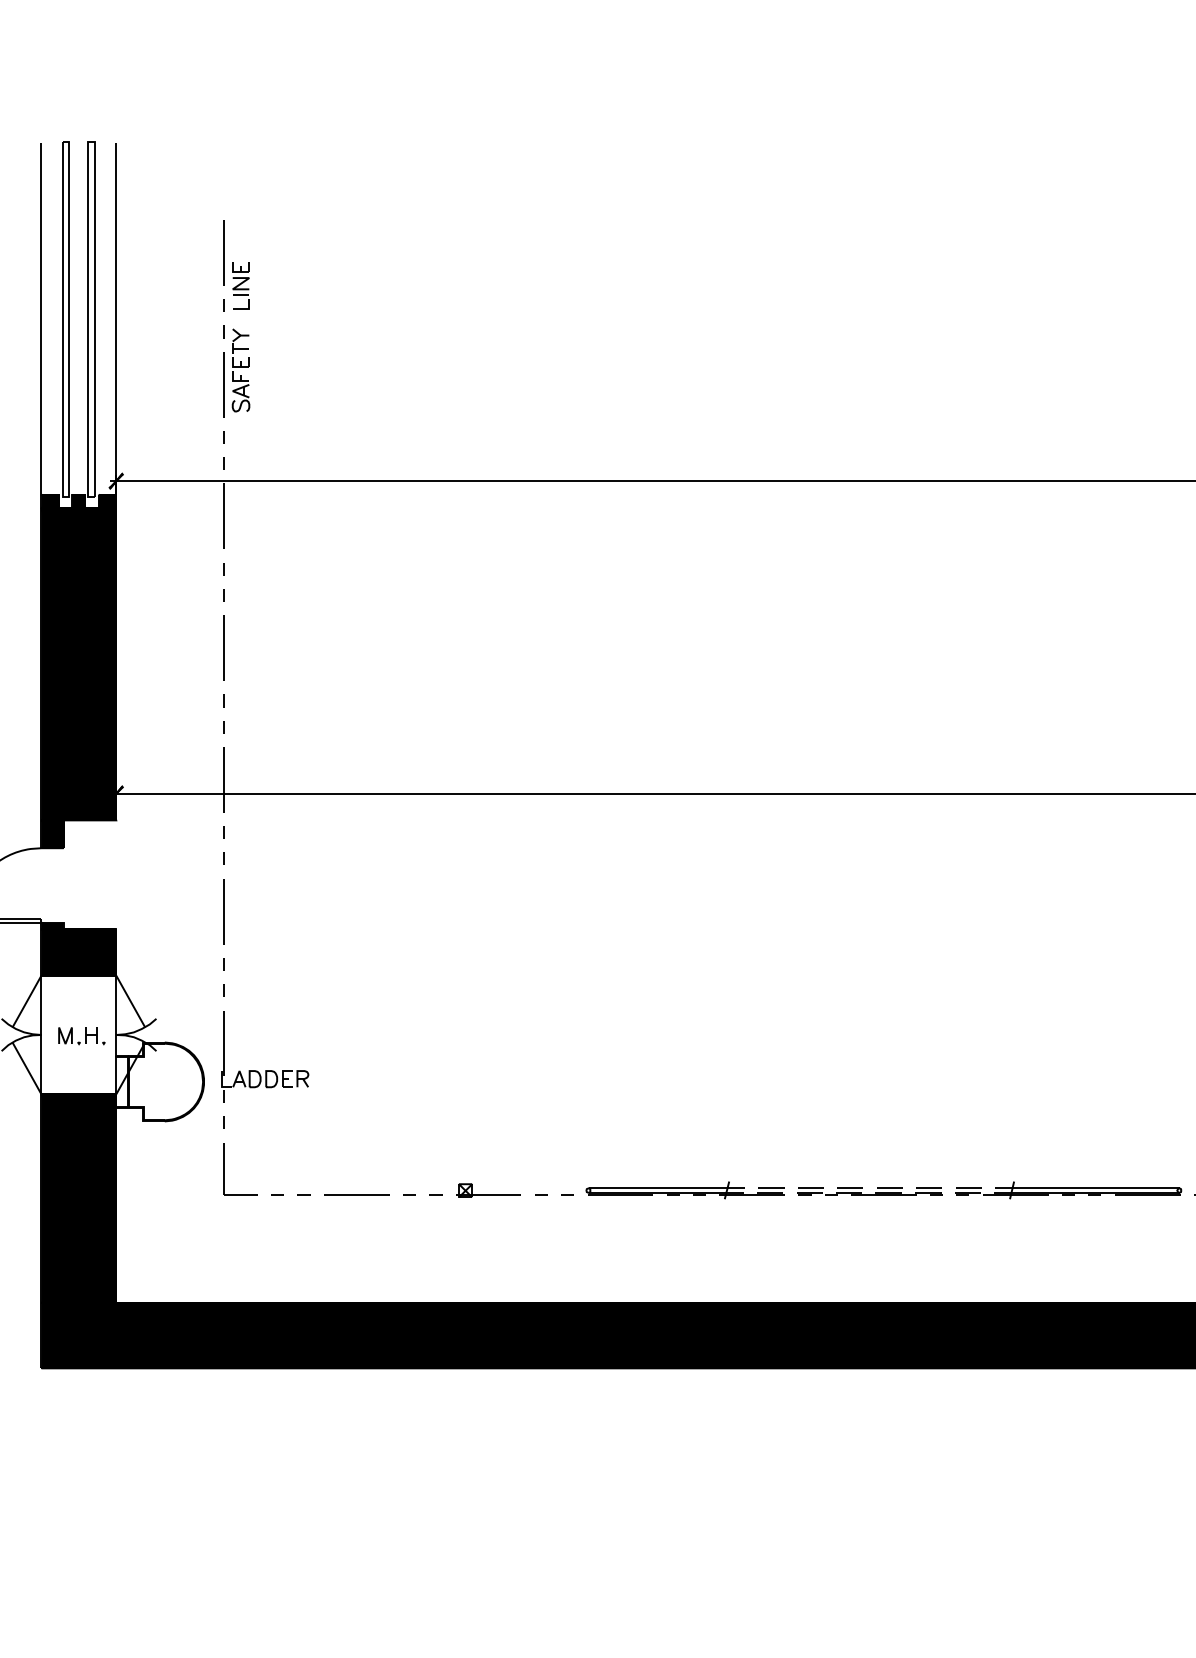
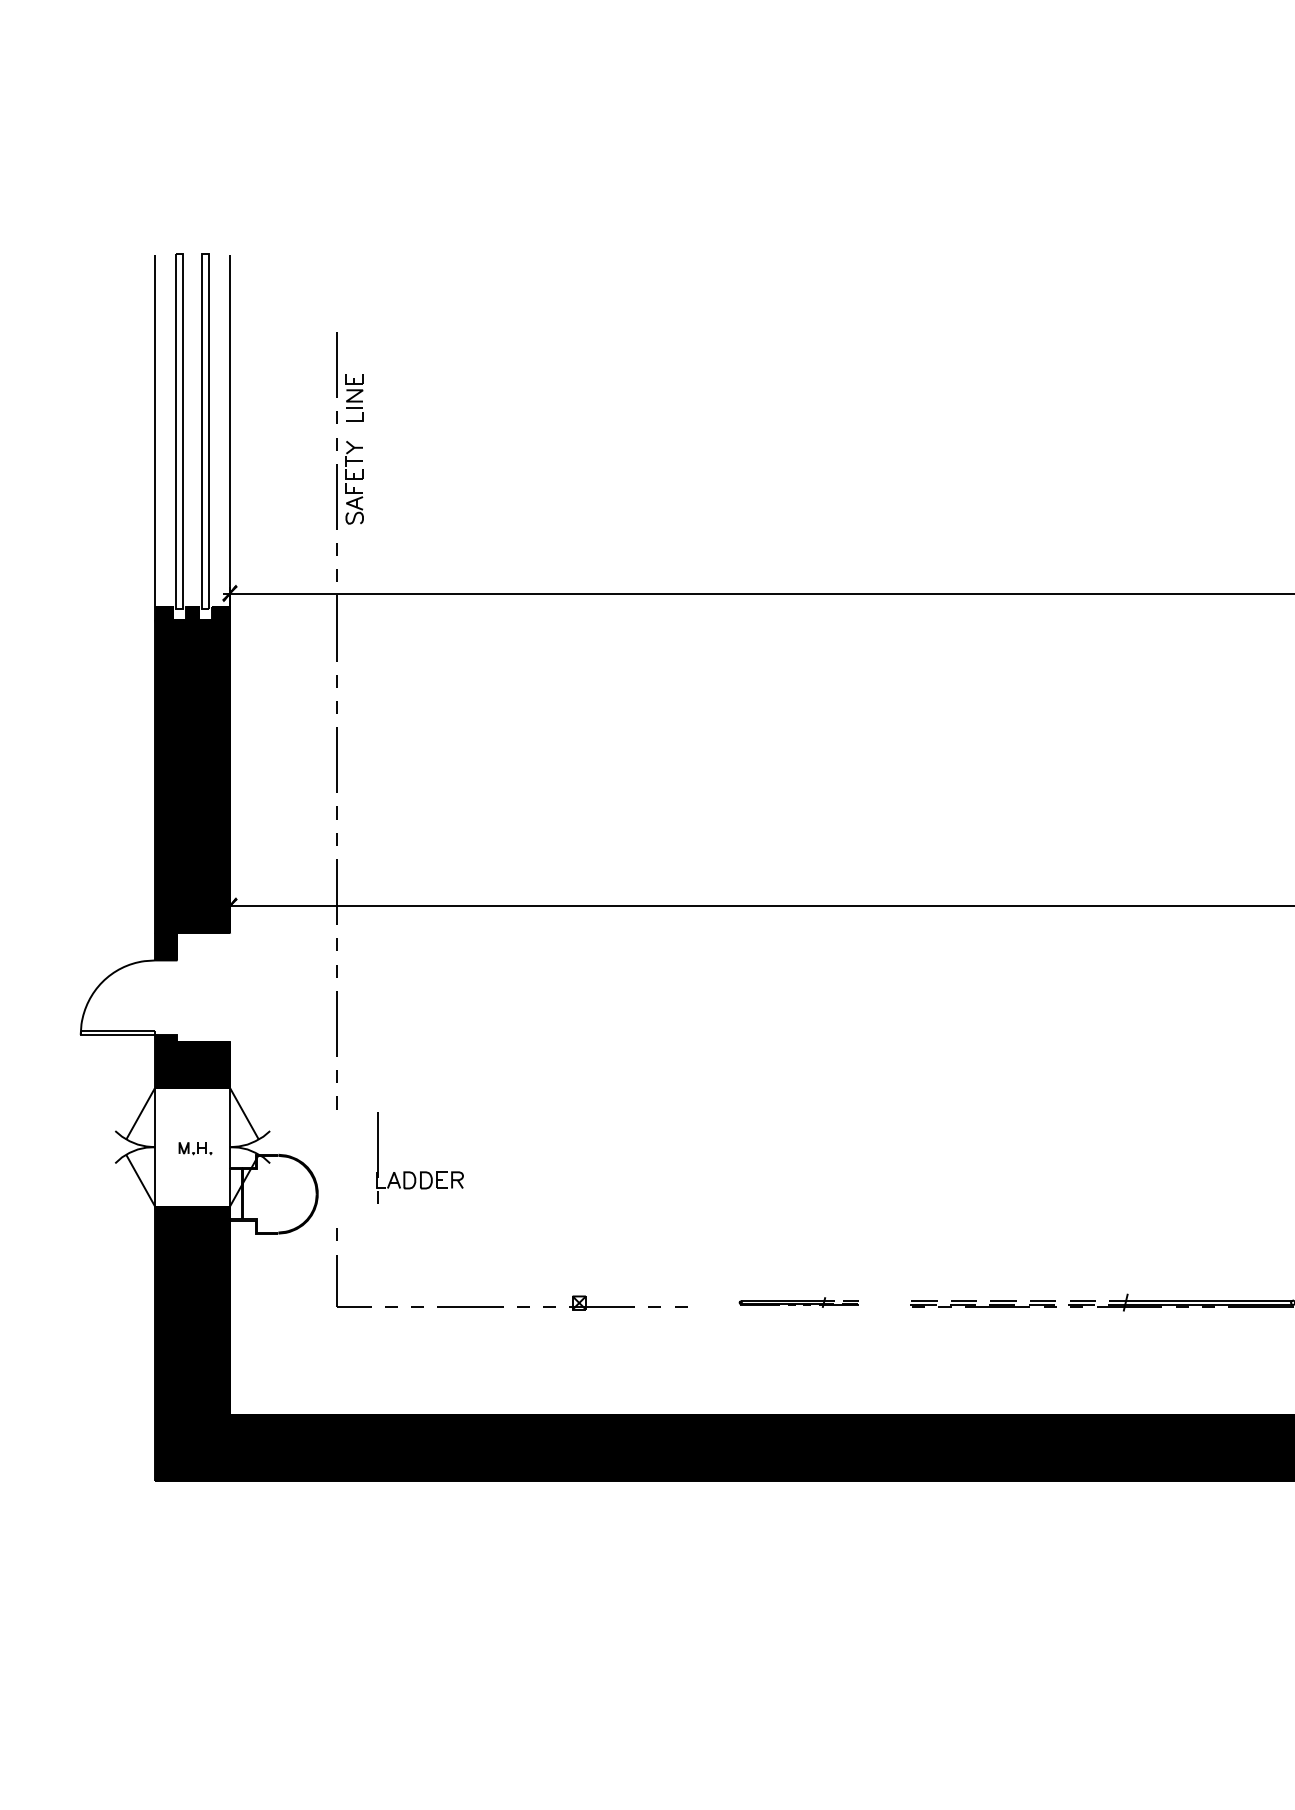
part: (81, 1036) -> (195, 1148), size x0.7
part: (265, 1070) -> (420, 1171), moved
part: (684, 1190) -> (798, 1302), size x0.6

